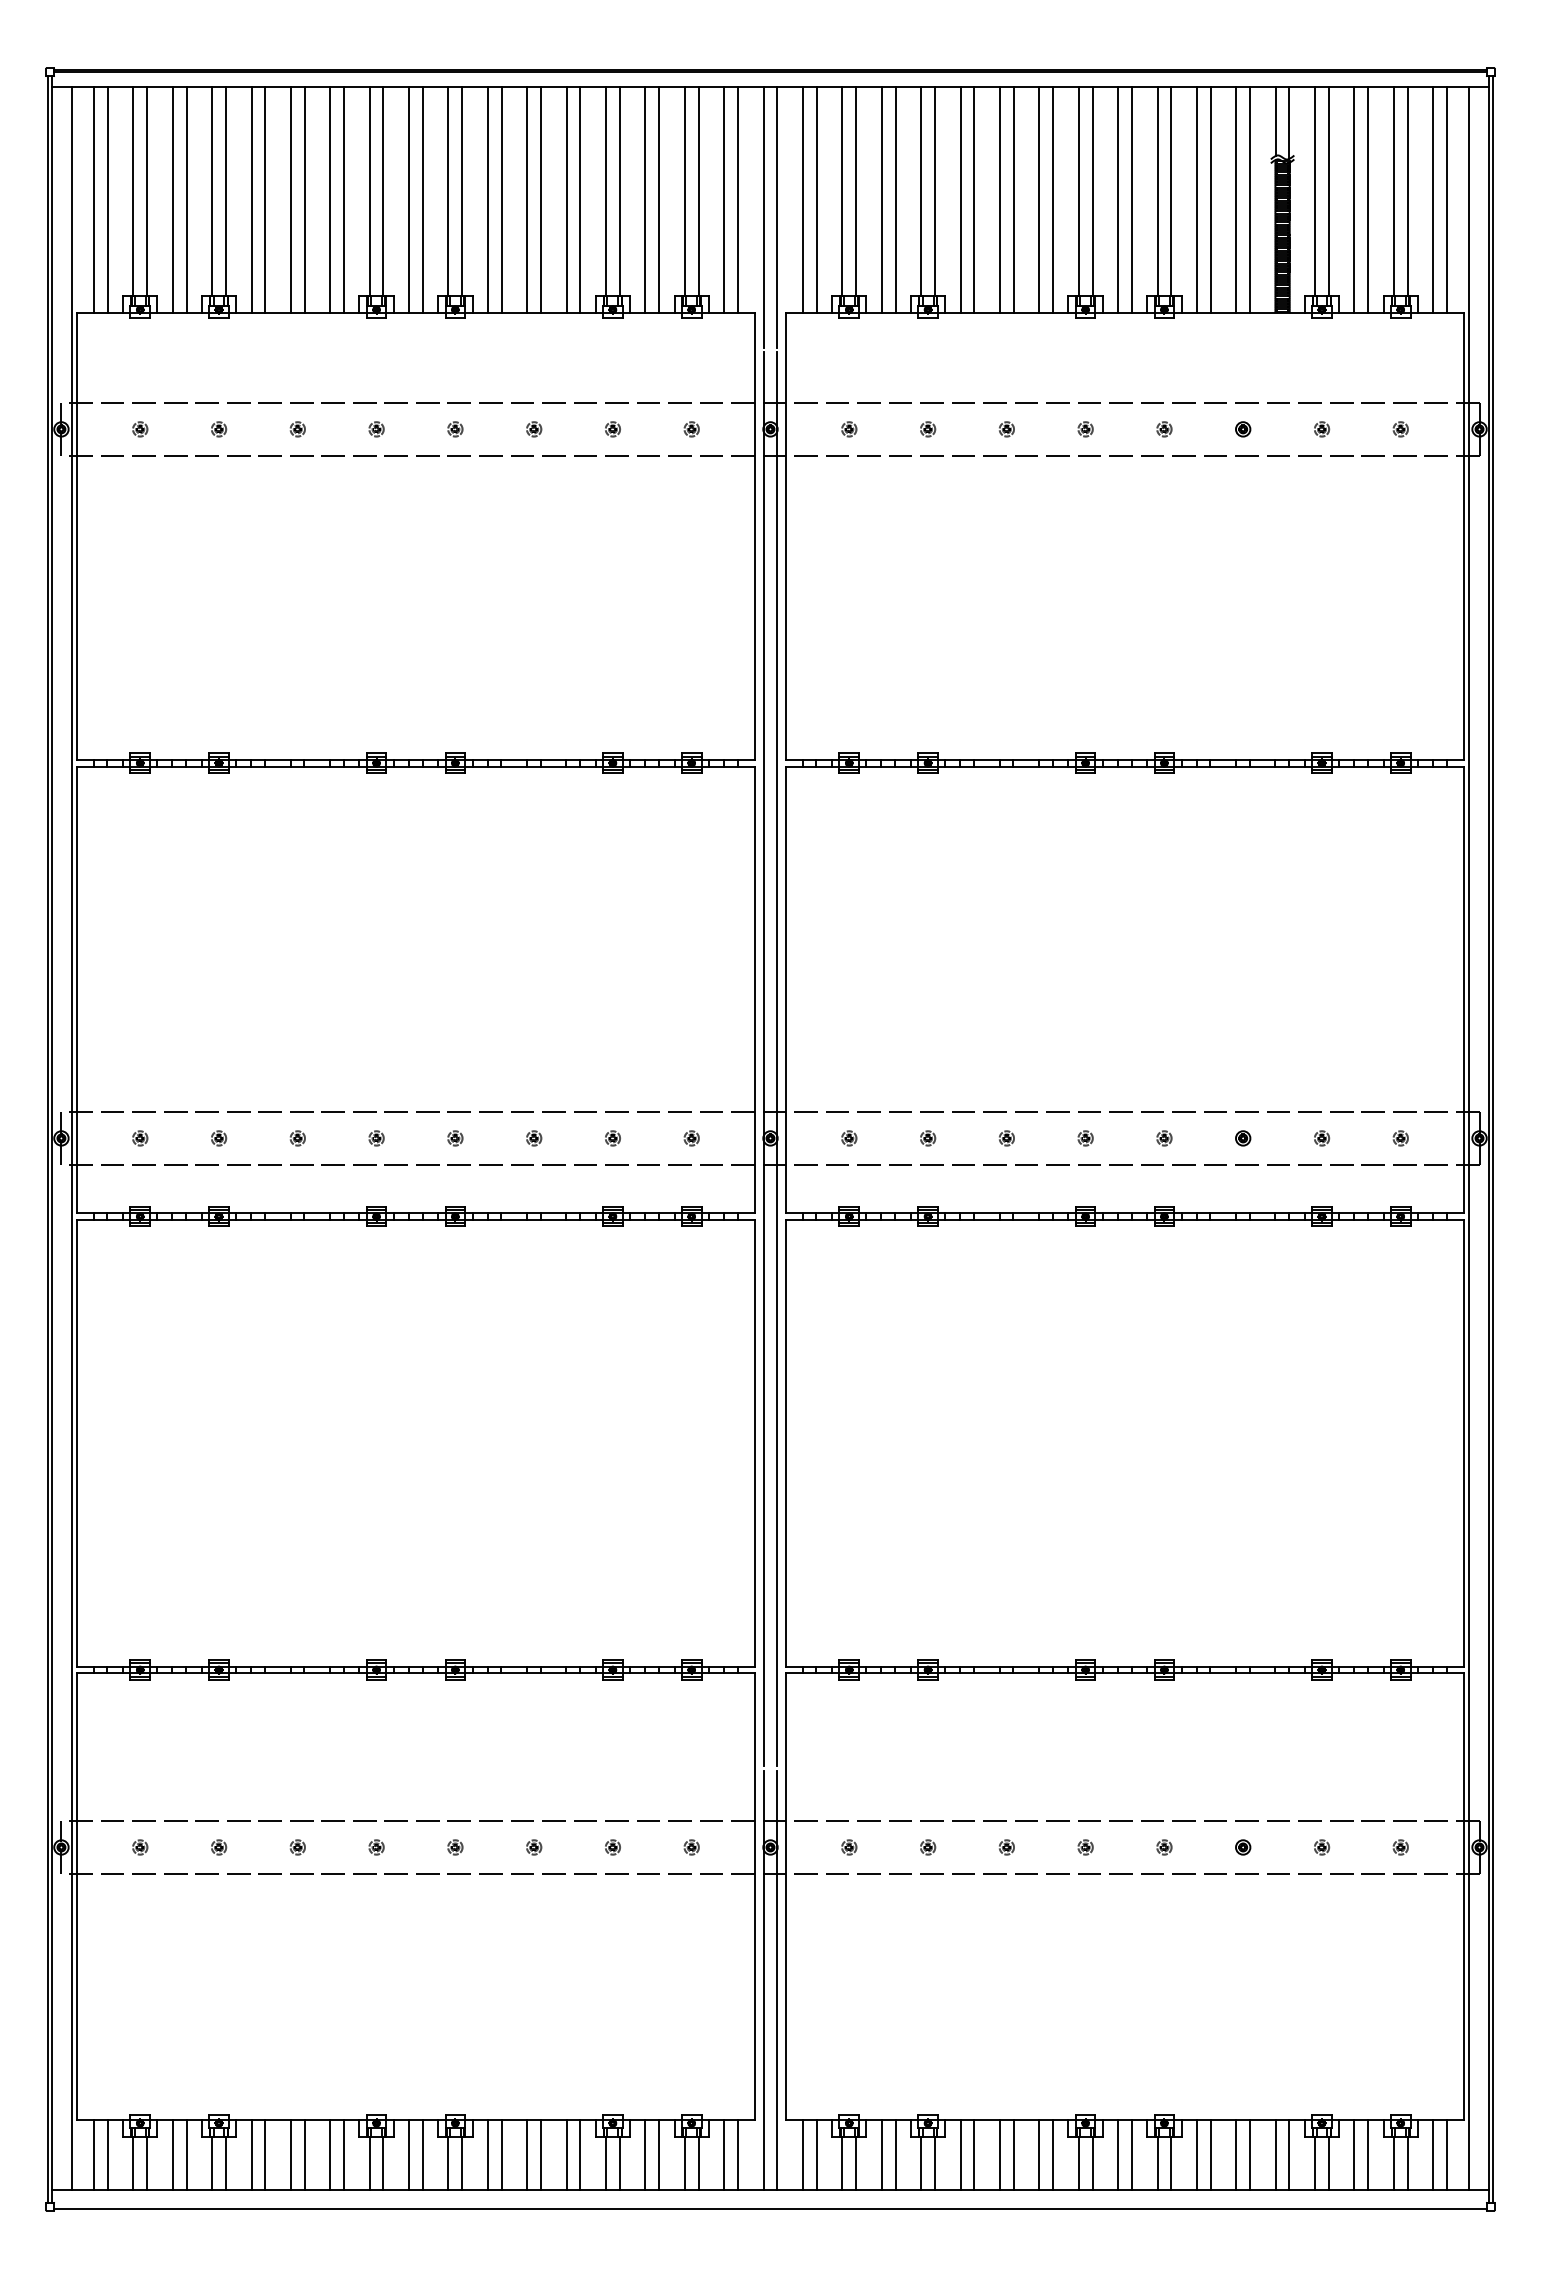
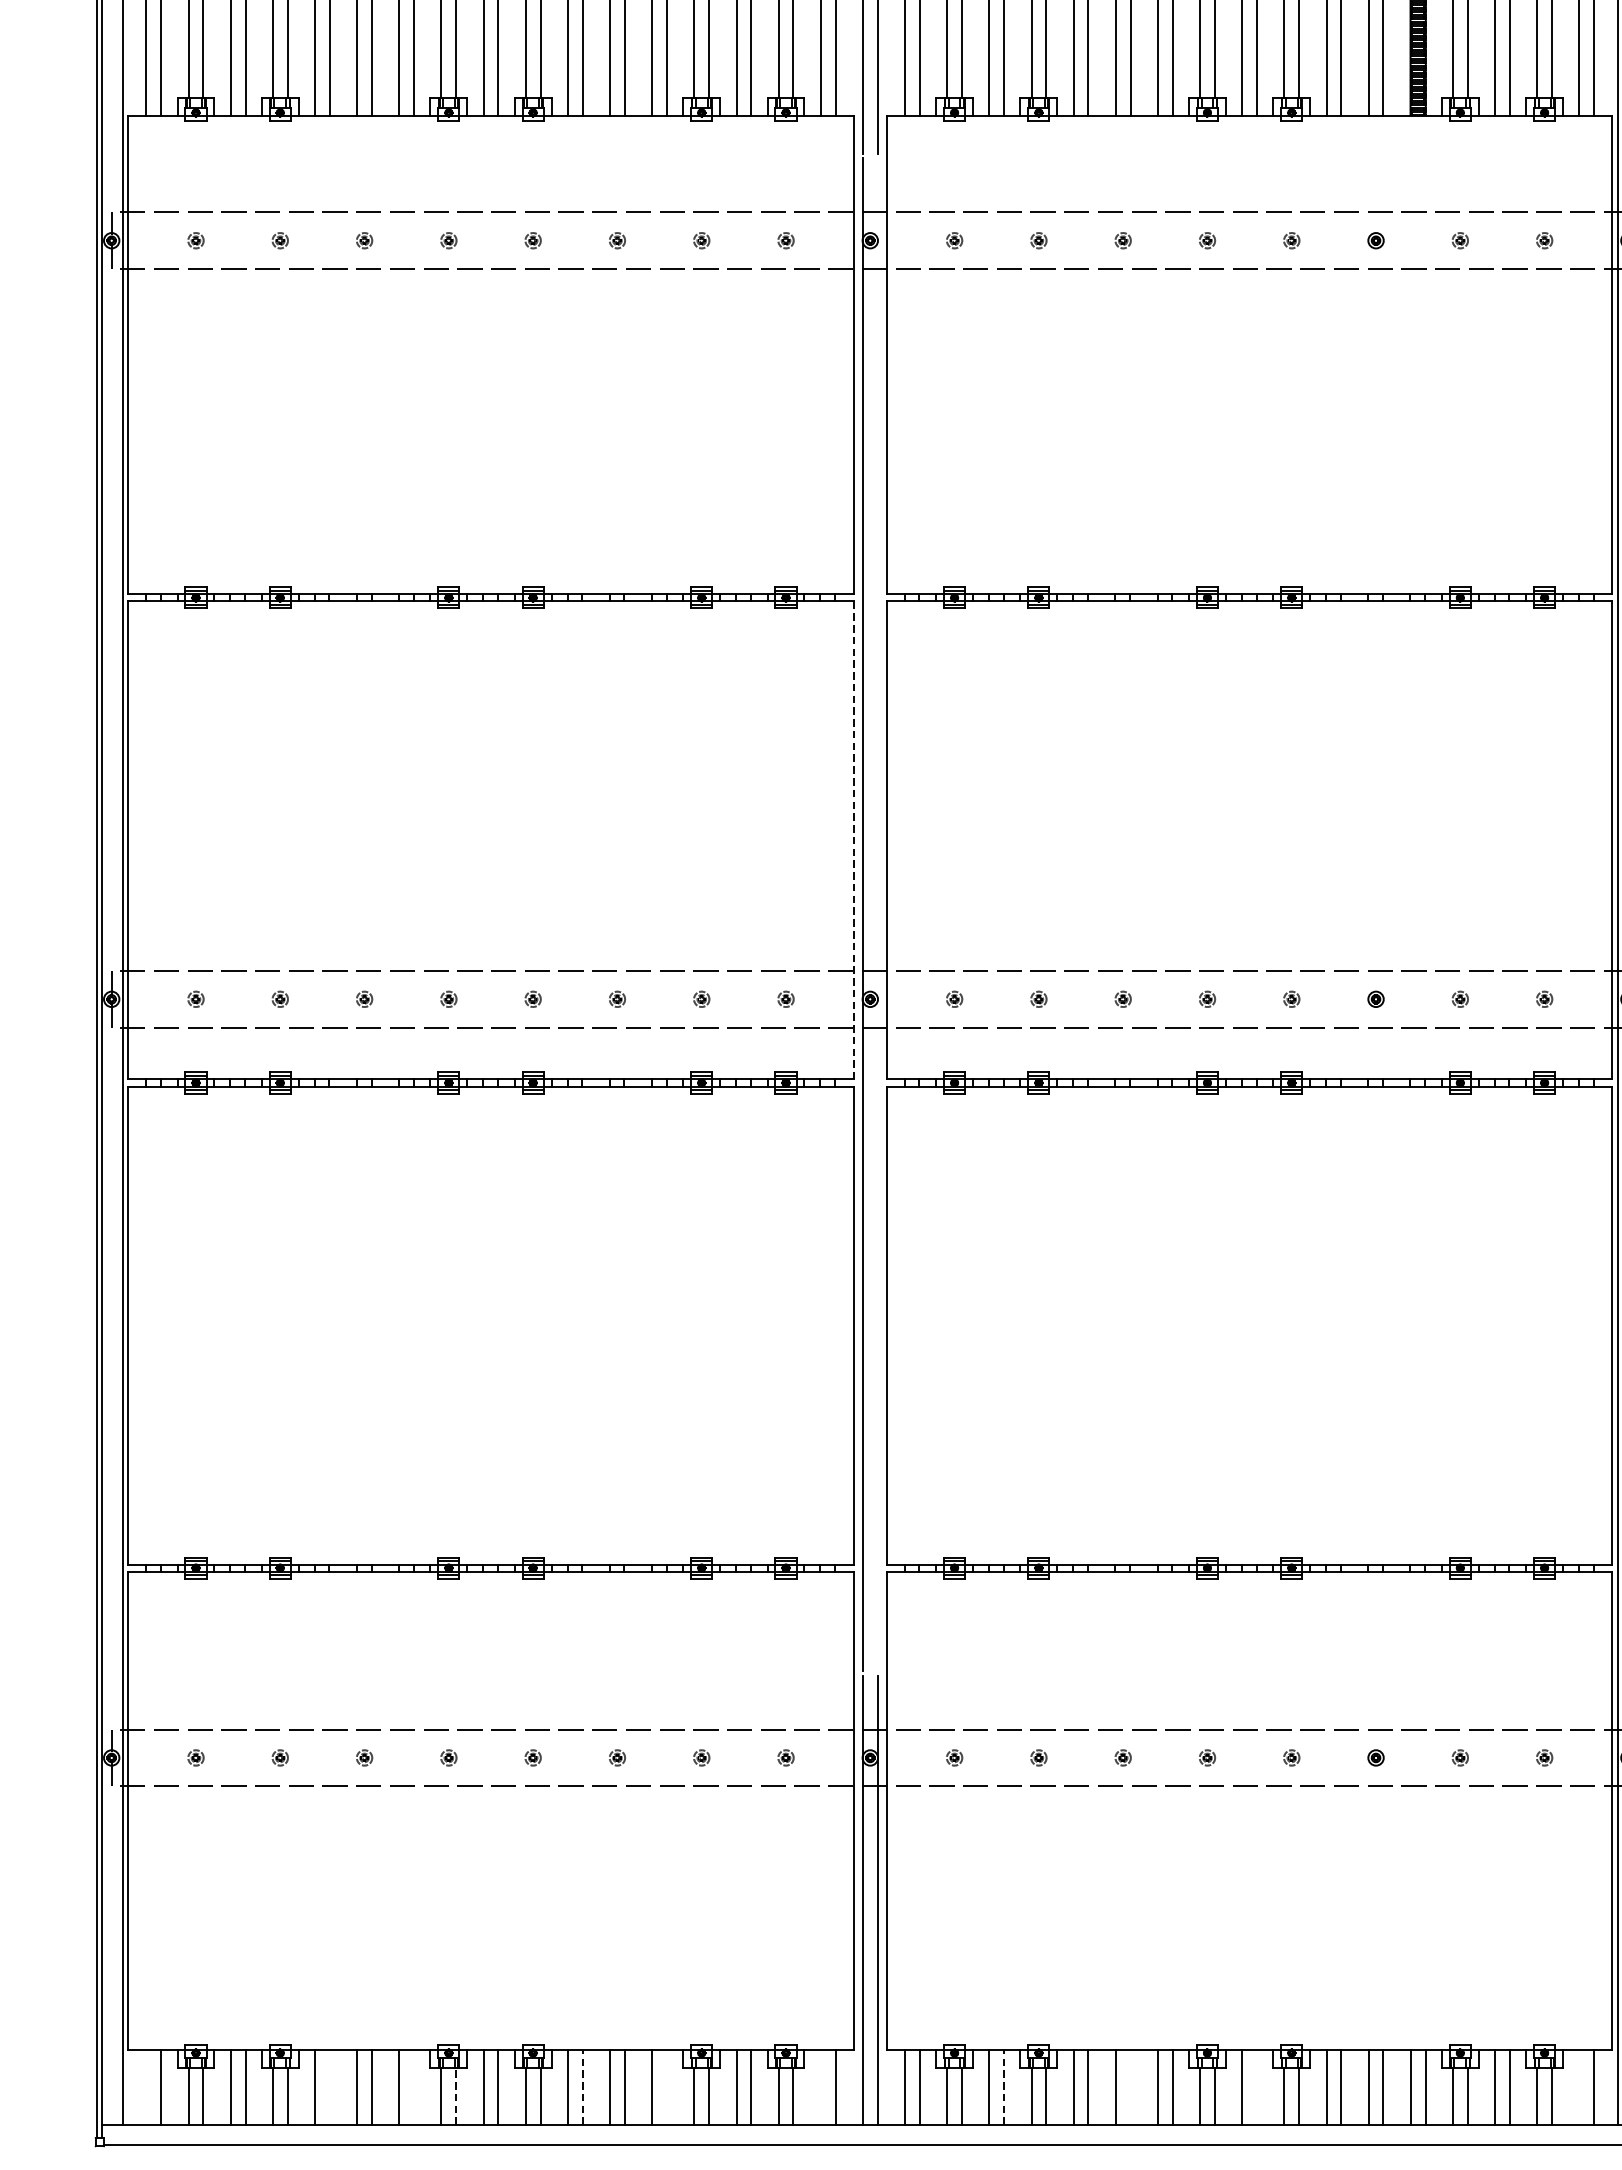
line: (755, 990) -> (854, 841), solid -> dashed
line: (777, 1059) -> (877, 914), removed
line: (501, 2154) -> (582, 2086), solid -> dashed
line: (895, 2154) -> (1004, 2086), solid -> dashed
line: (93, 2155) -> (145, 2087), removed
line: (265, 2155) -> (330, 2087), removed
line: (344, 2155) -> (414, 2087), removed
line: (580, 2155) -> (667, 2087), removed
line: (724, 2155) -> (821, 2087), removed
line: (1013, 2155) -> (1130, 2087), removed
line: (1131, 2155) -> (1256, 2087), removed
line: (1433, 2155) -> (1579, 2087), removed
line: (383, 2163) -> (456, 2096), solid -> dashed

